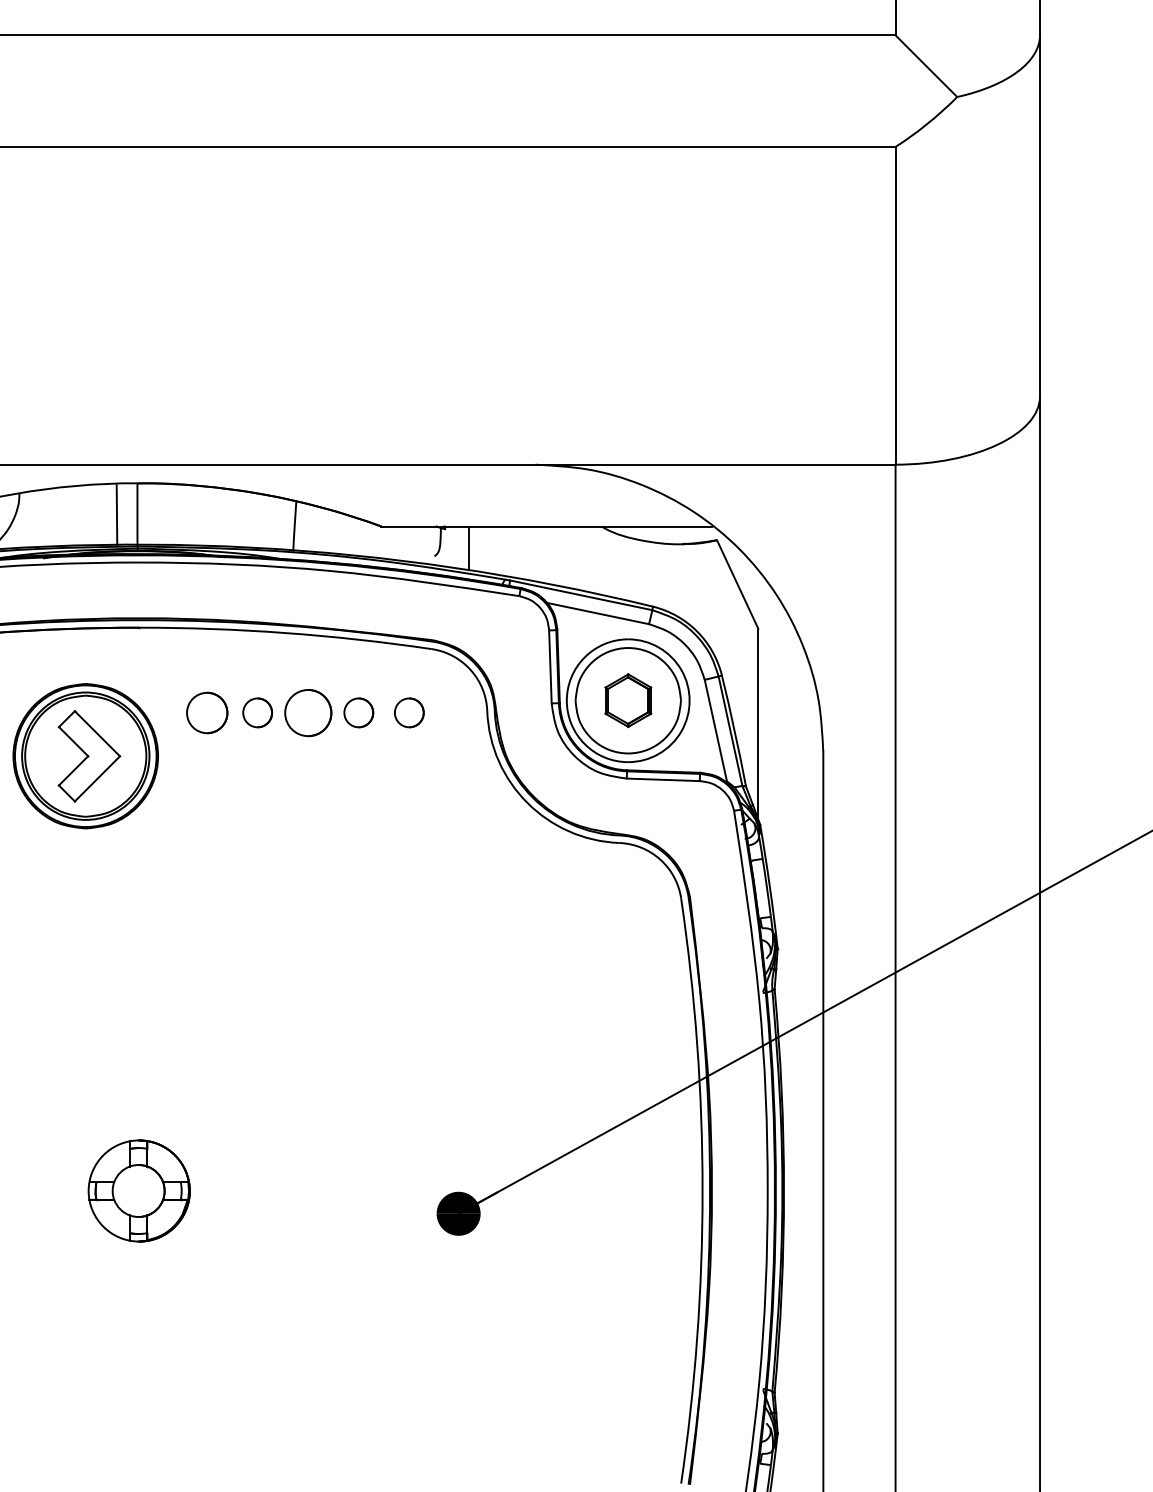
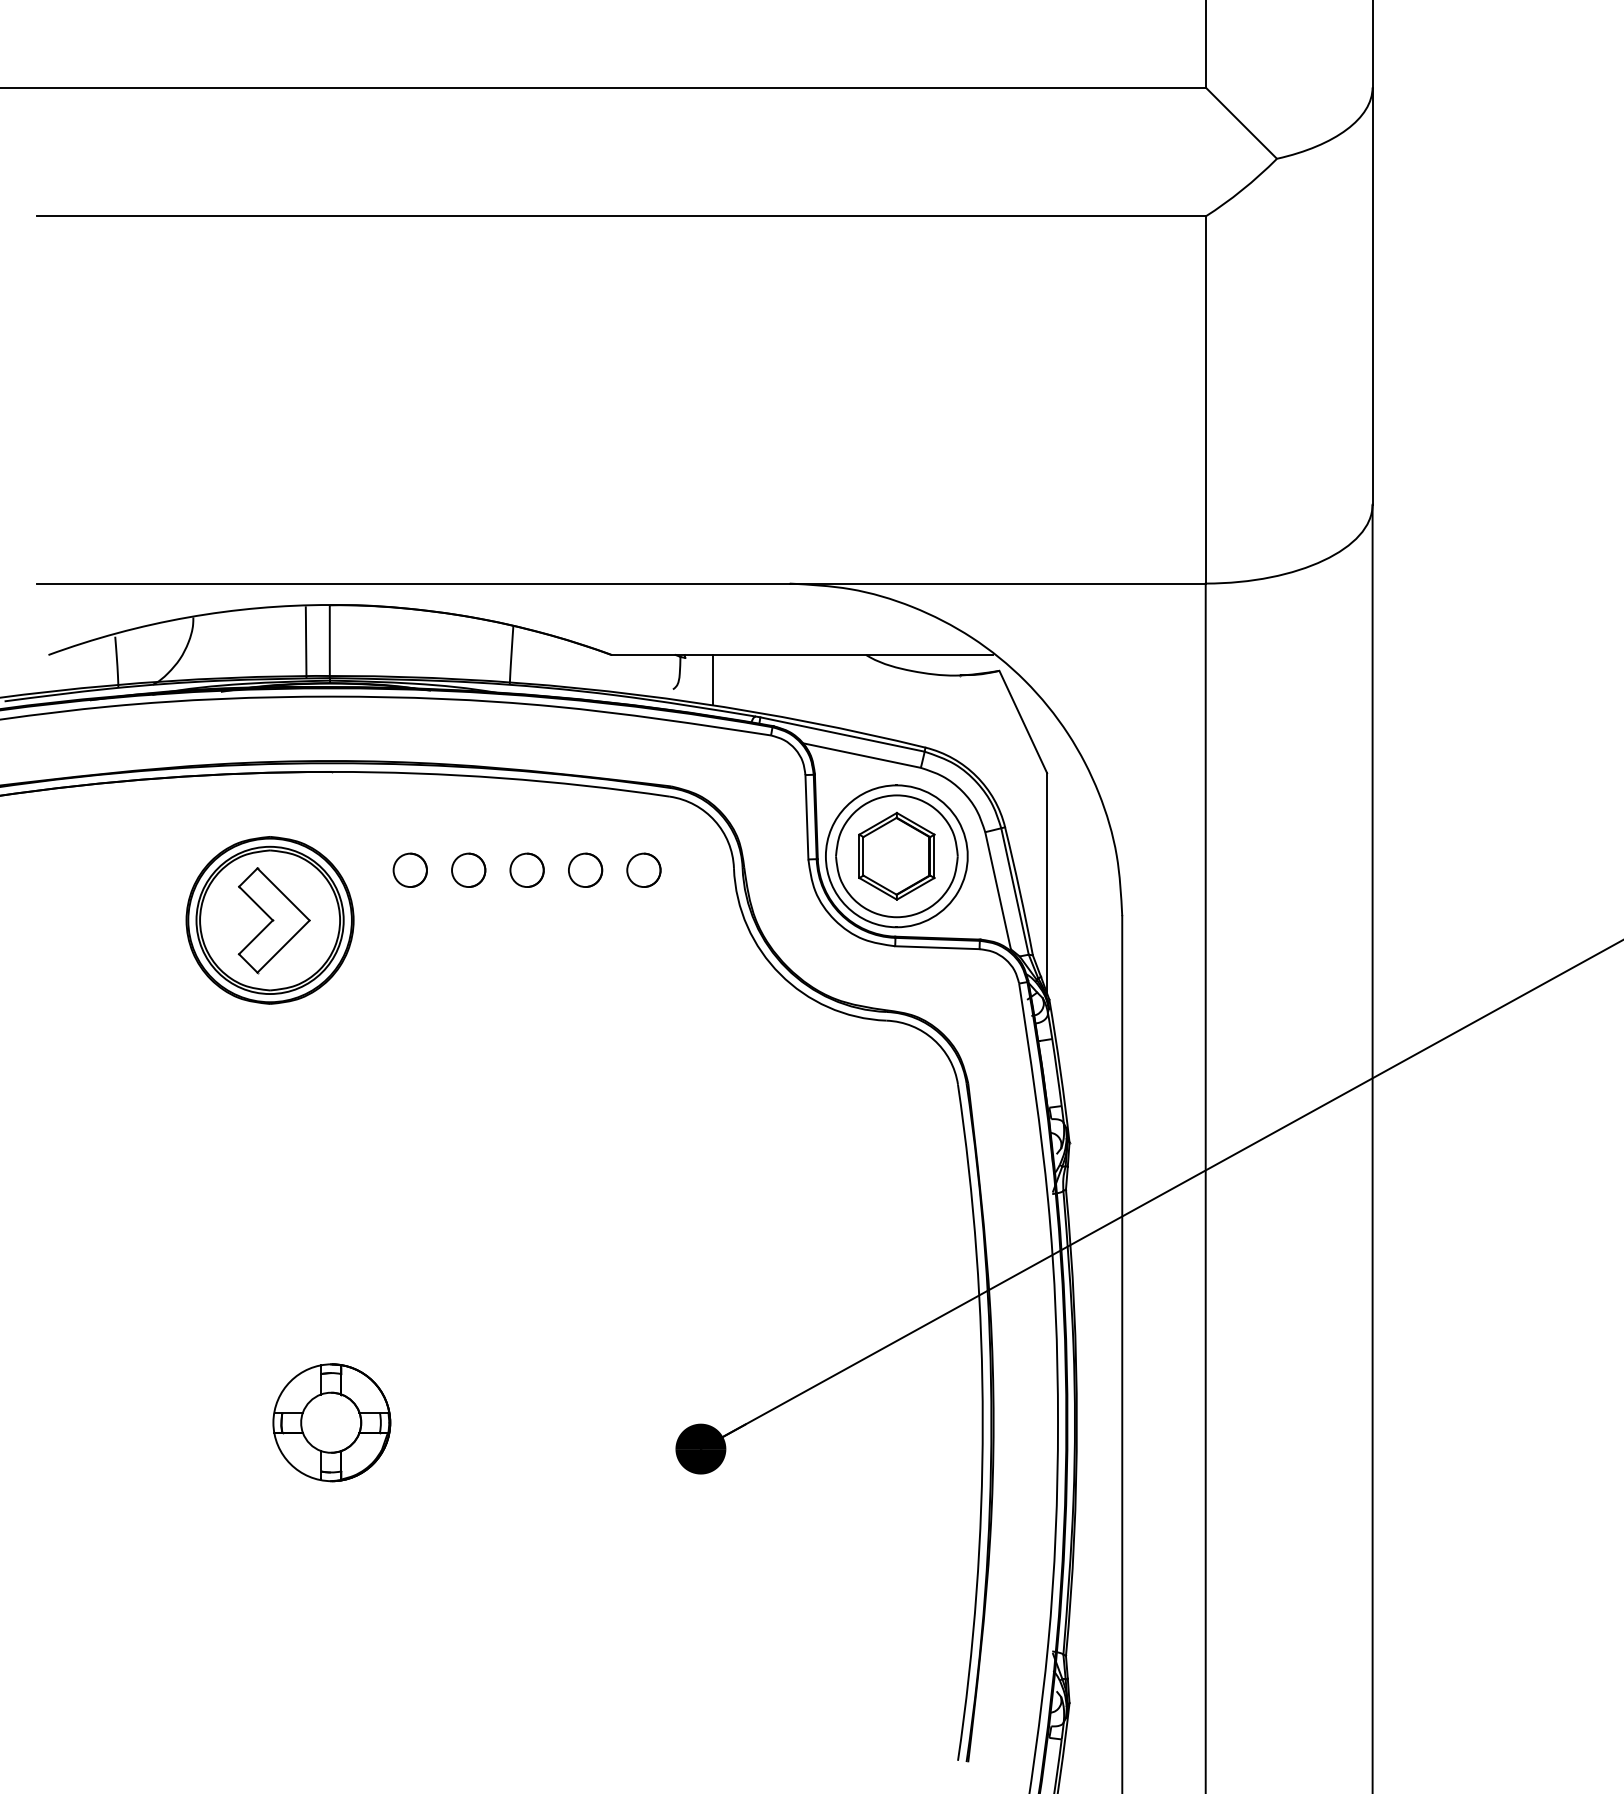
part: (627, 700) -> (896, 855), size x1.43
circle: (206, 712) -> (409, 869), size x0.71
circle: (307, 712) -> (526, 869), size x0.62

